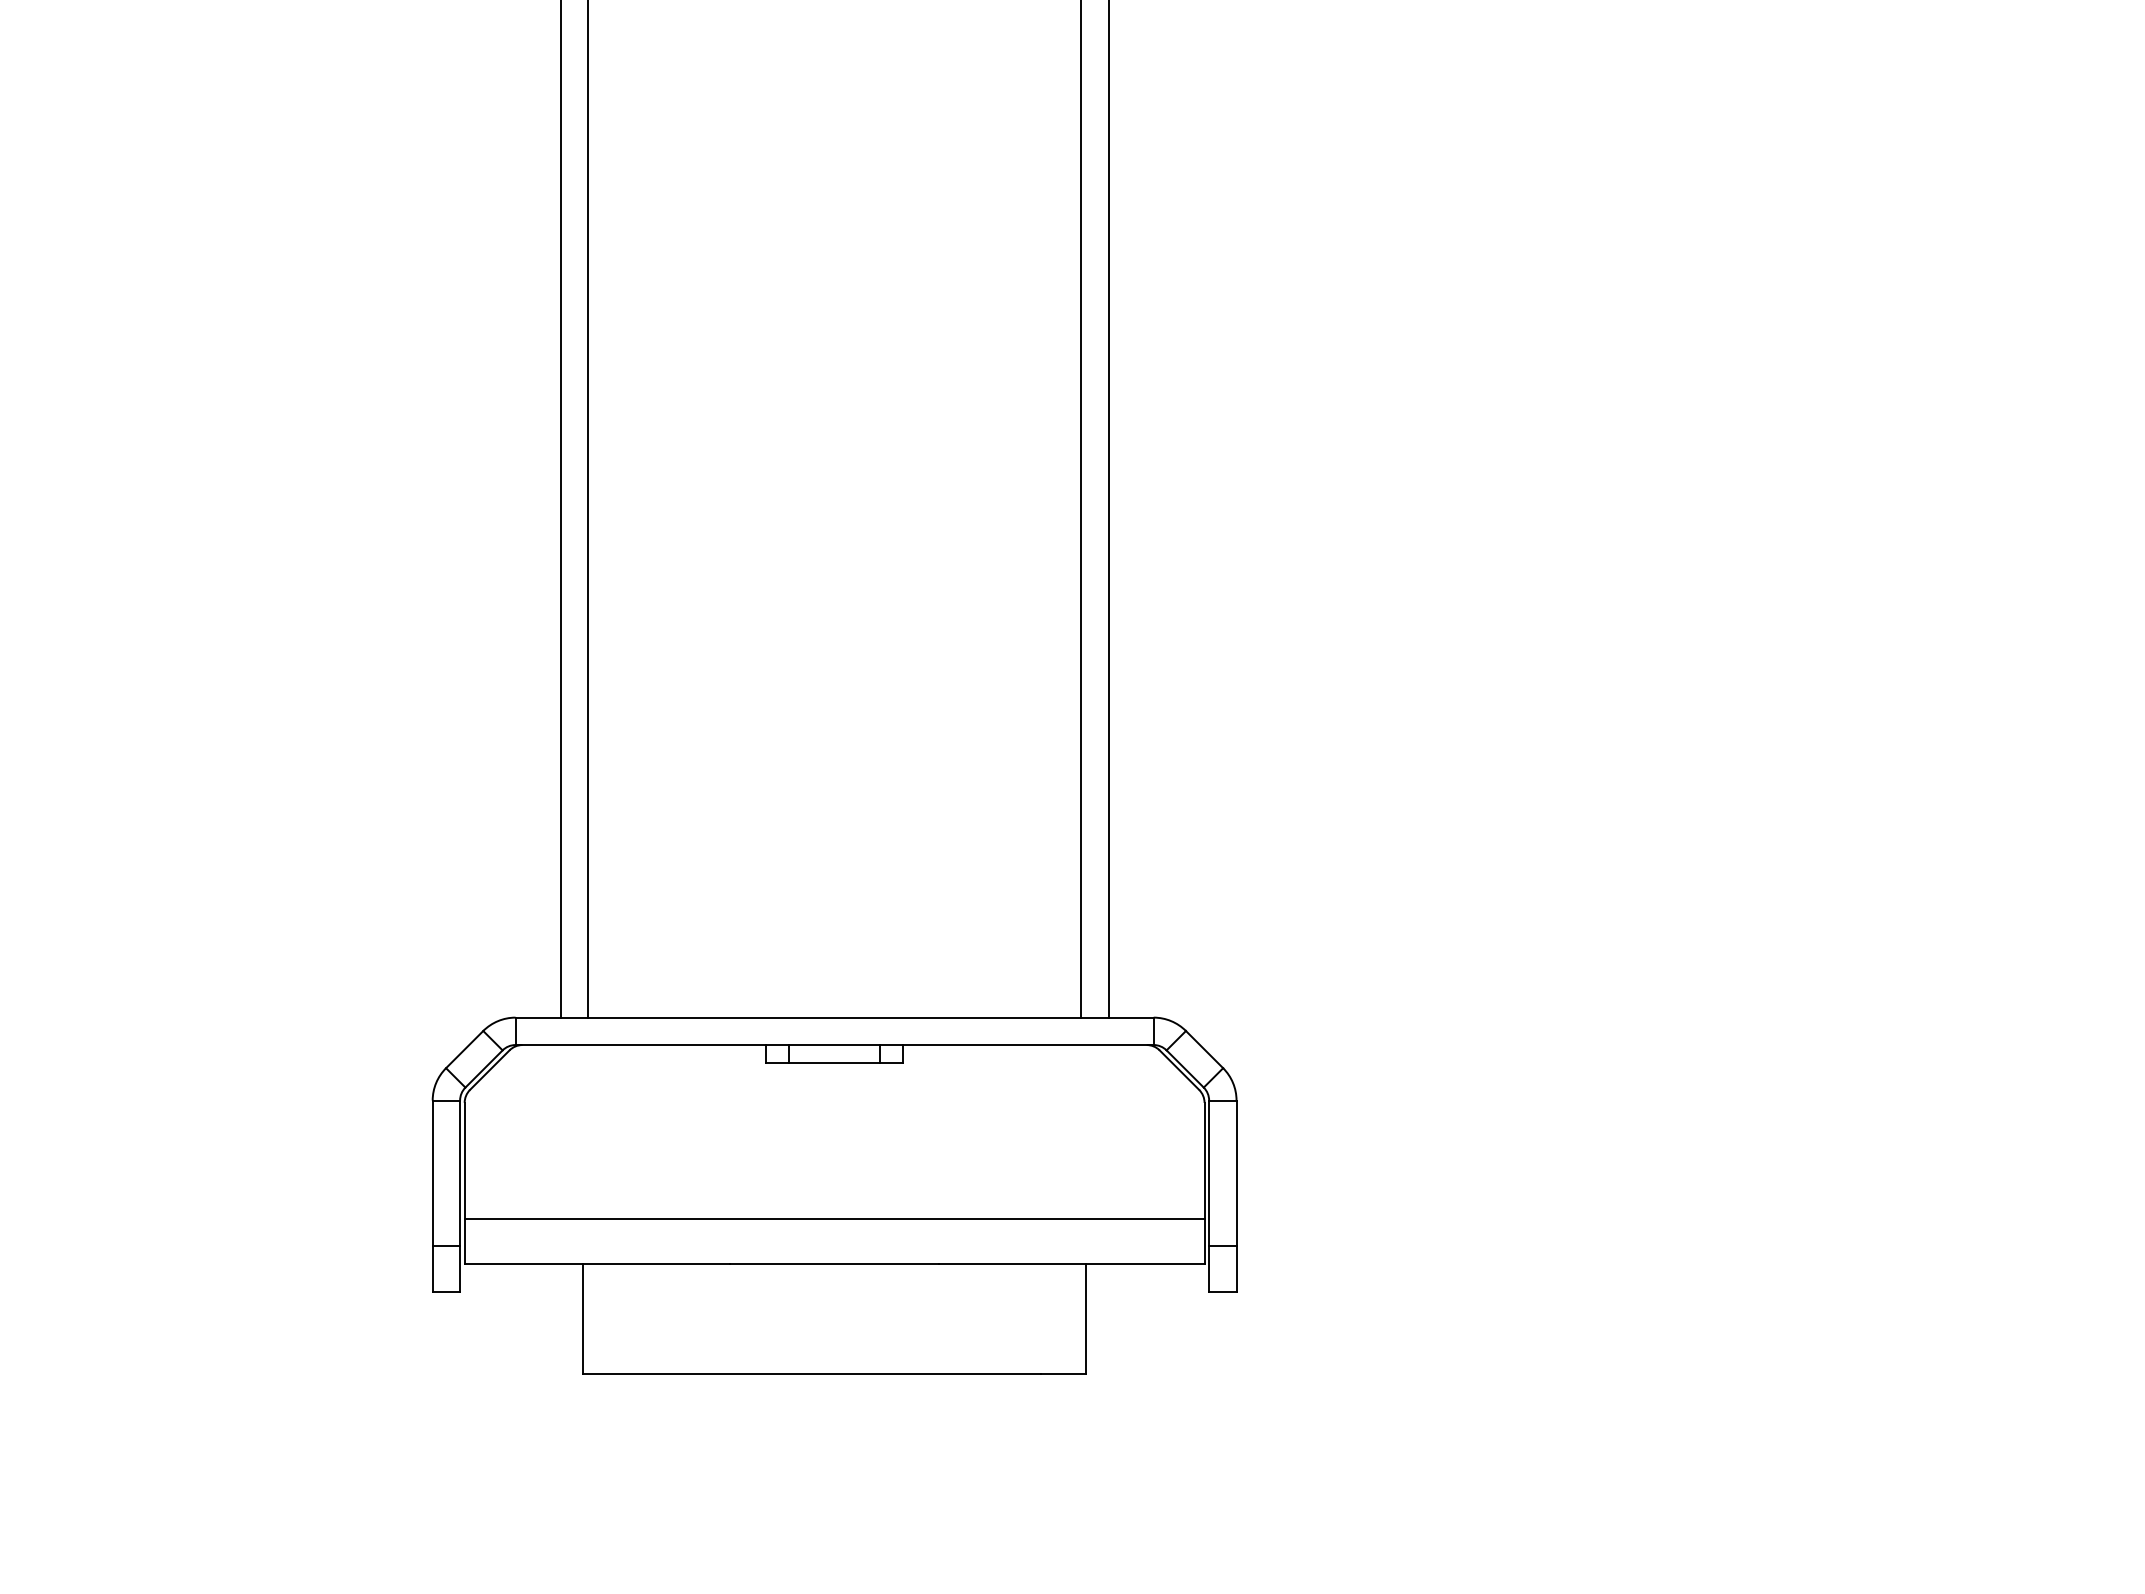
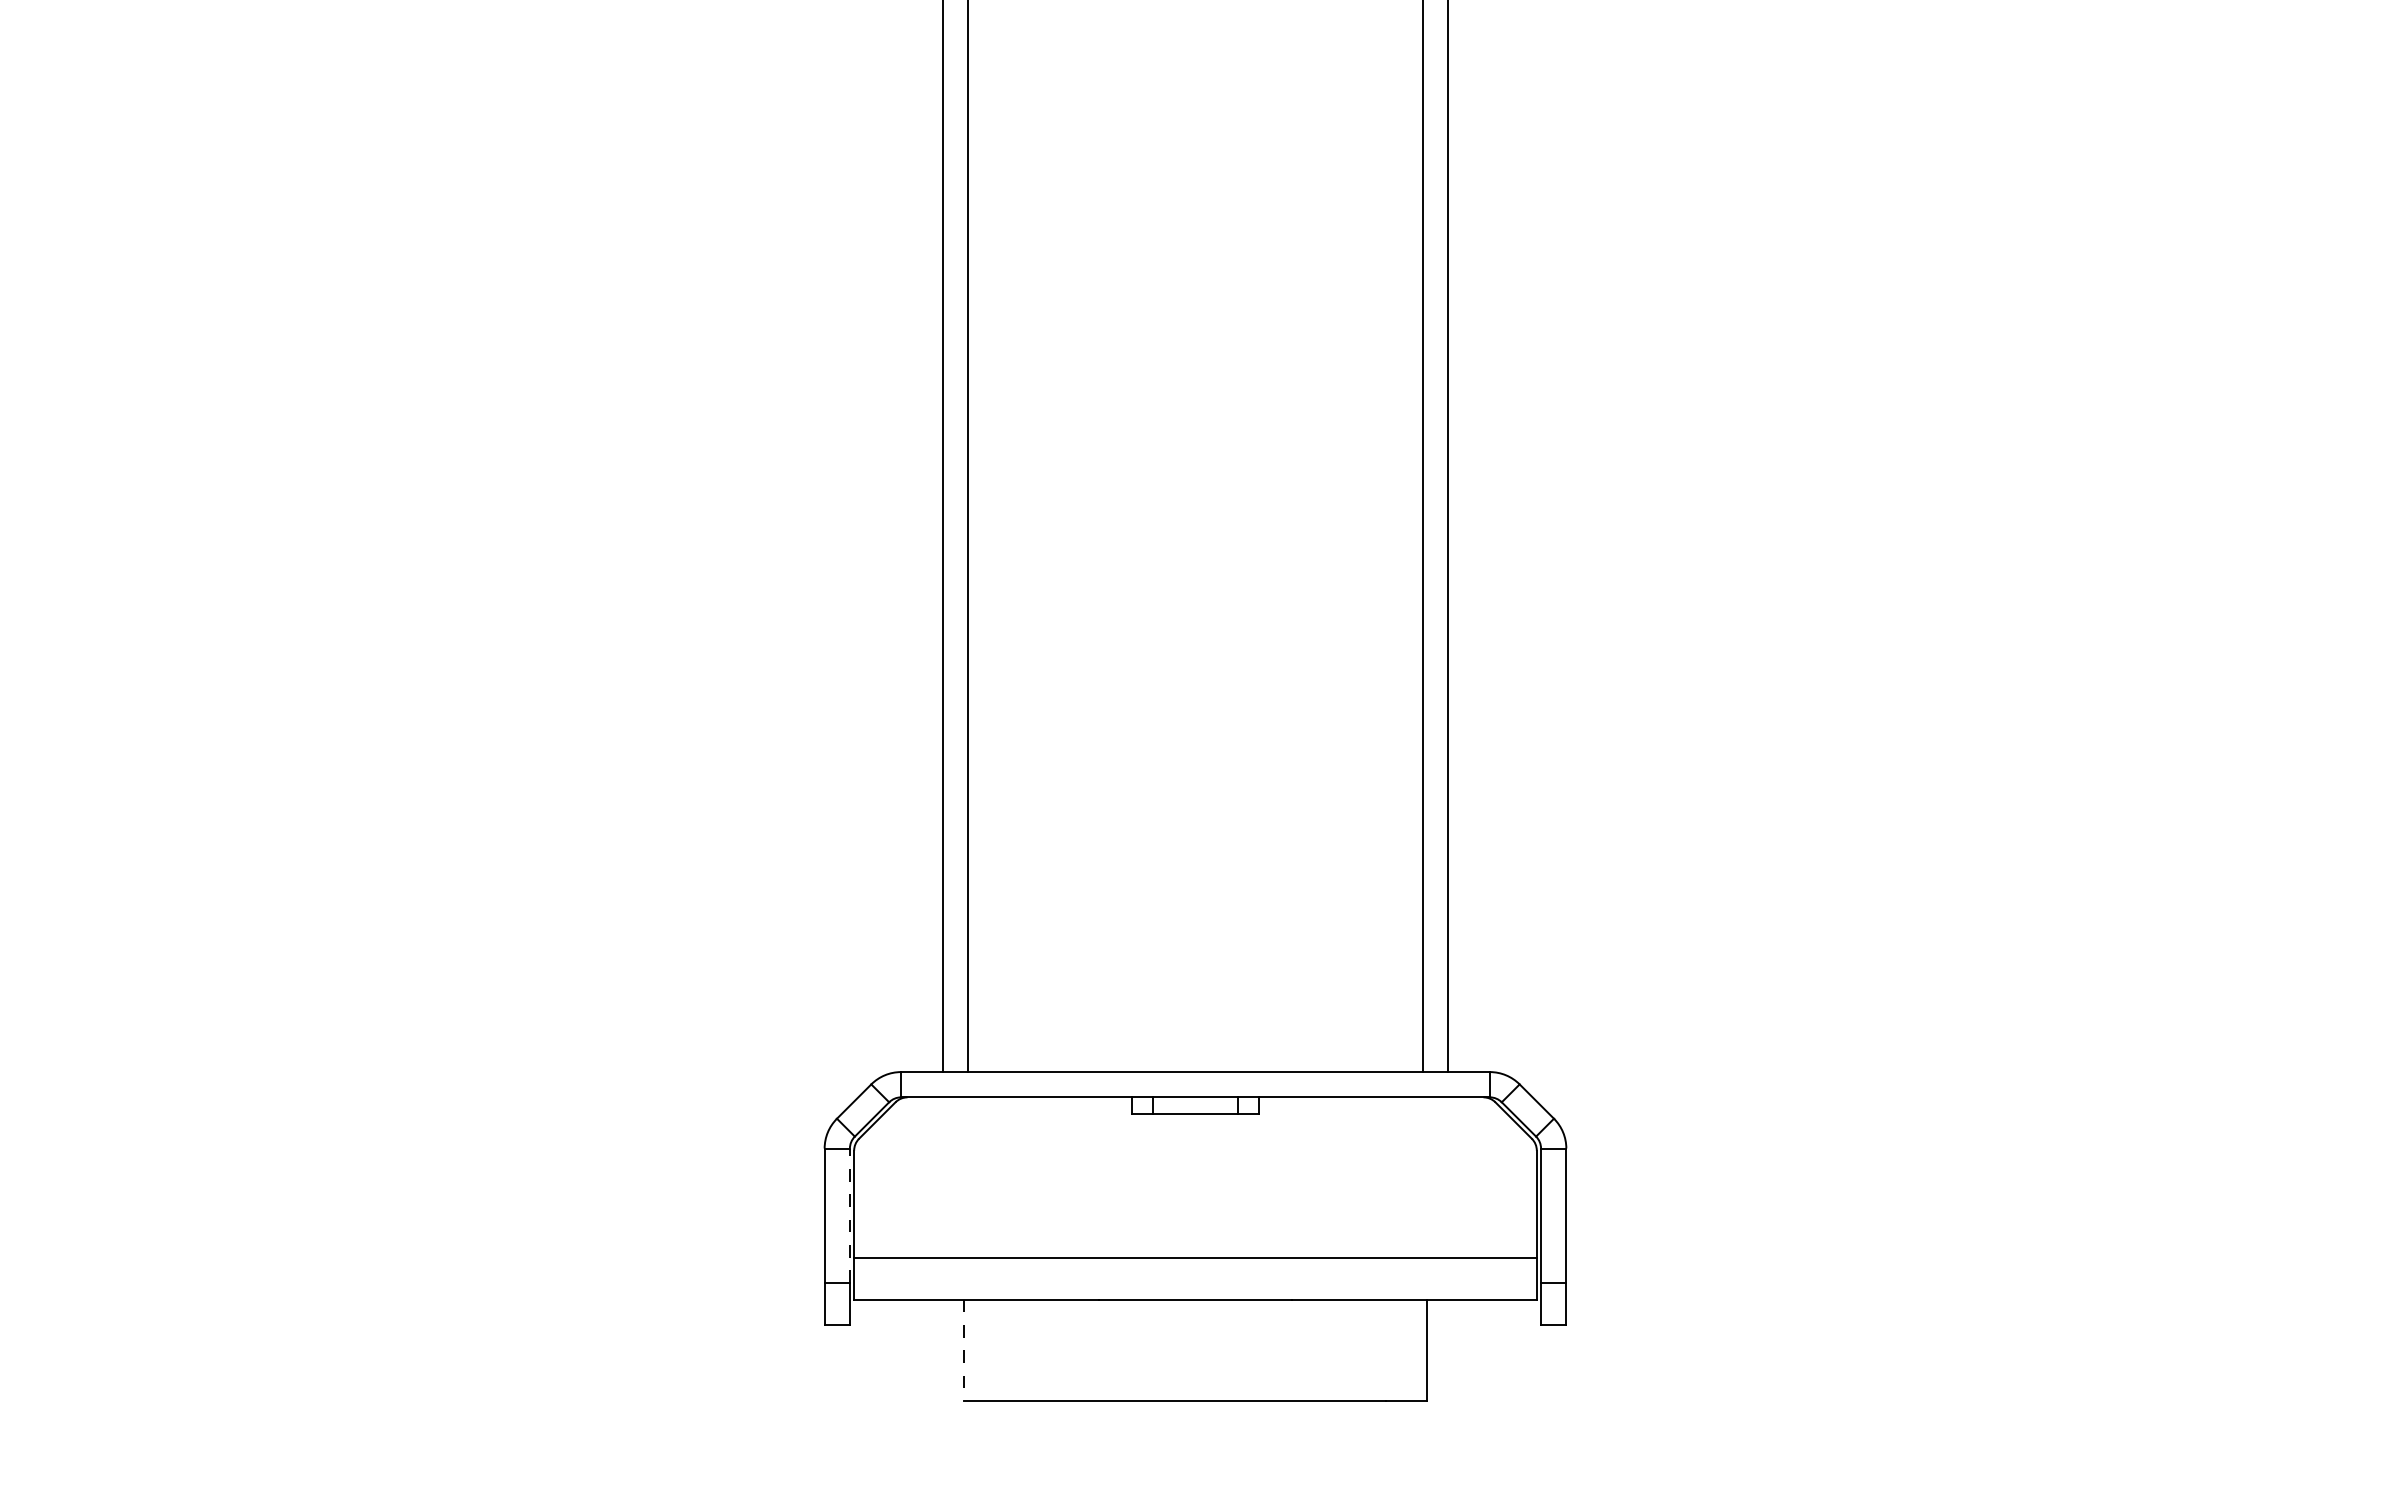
line: (459, 1173) -> (849, 1215), solid -> dashed
line: (583, 1319) -> (963, 1350), solid -> dashed

